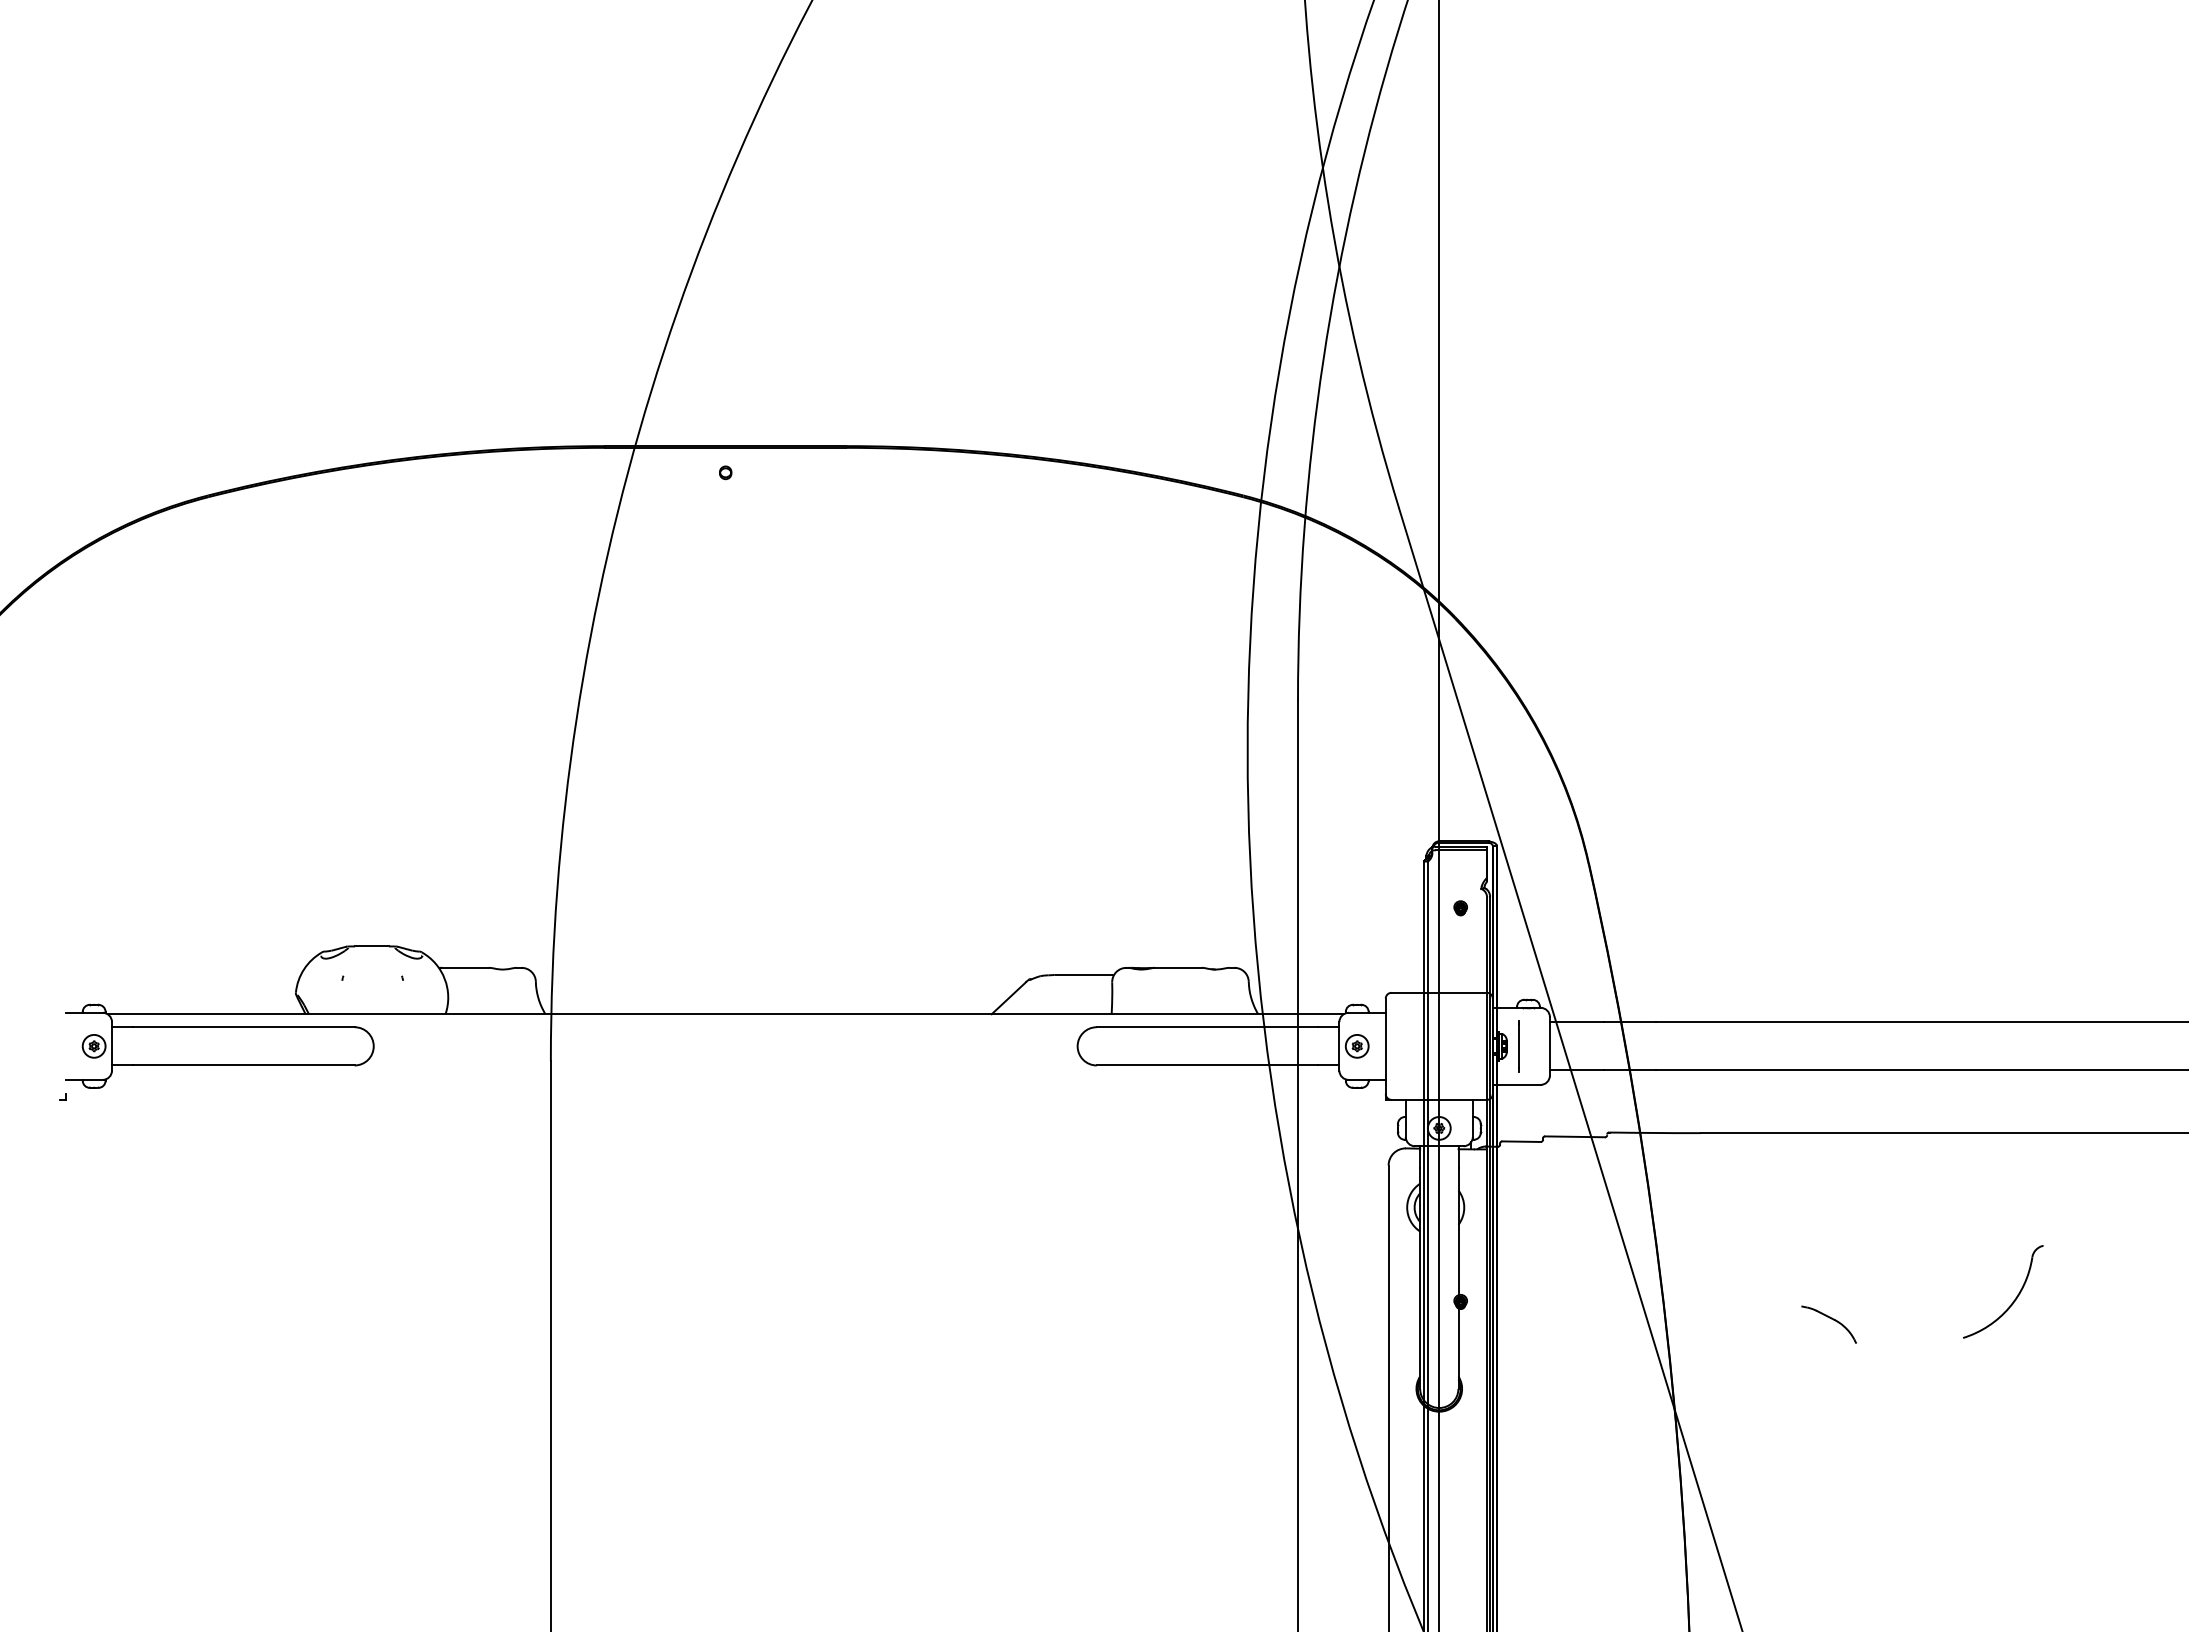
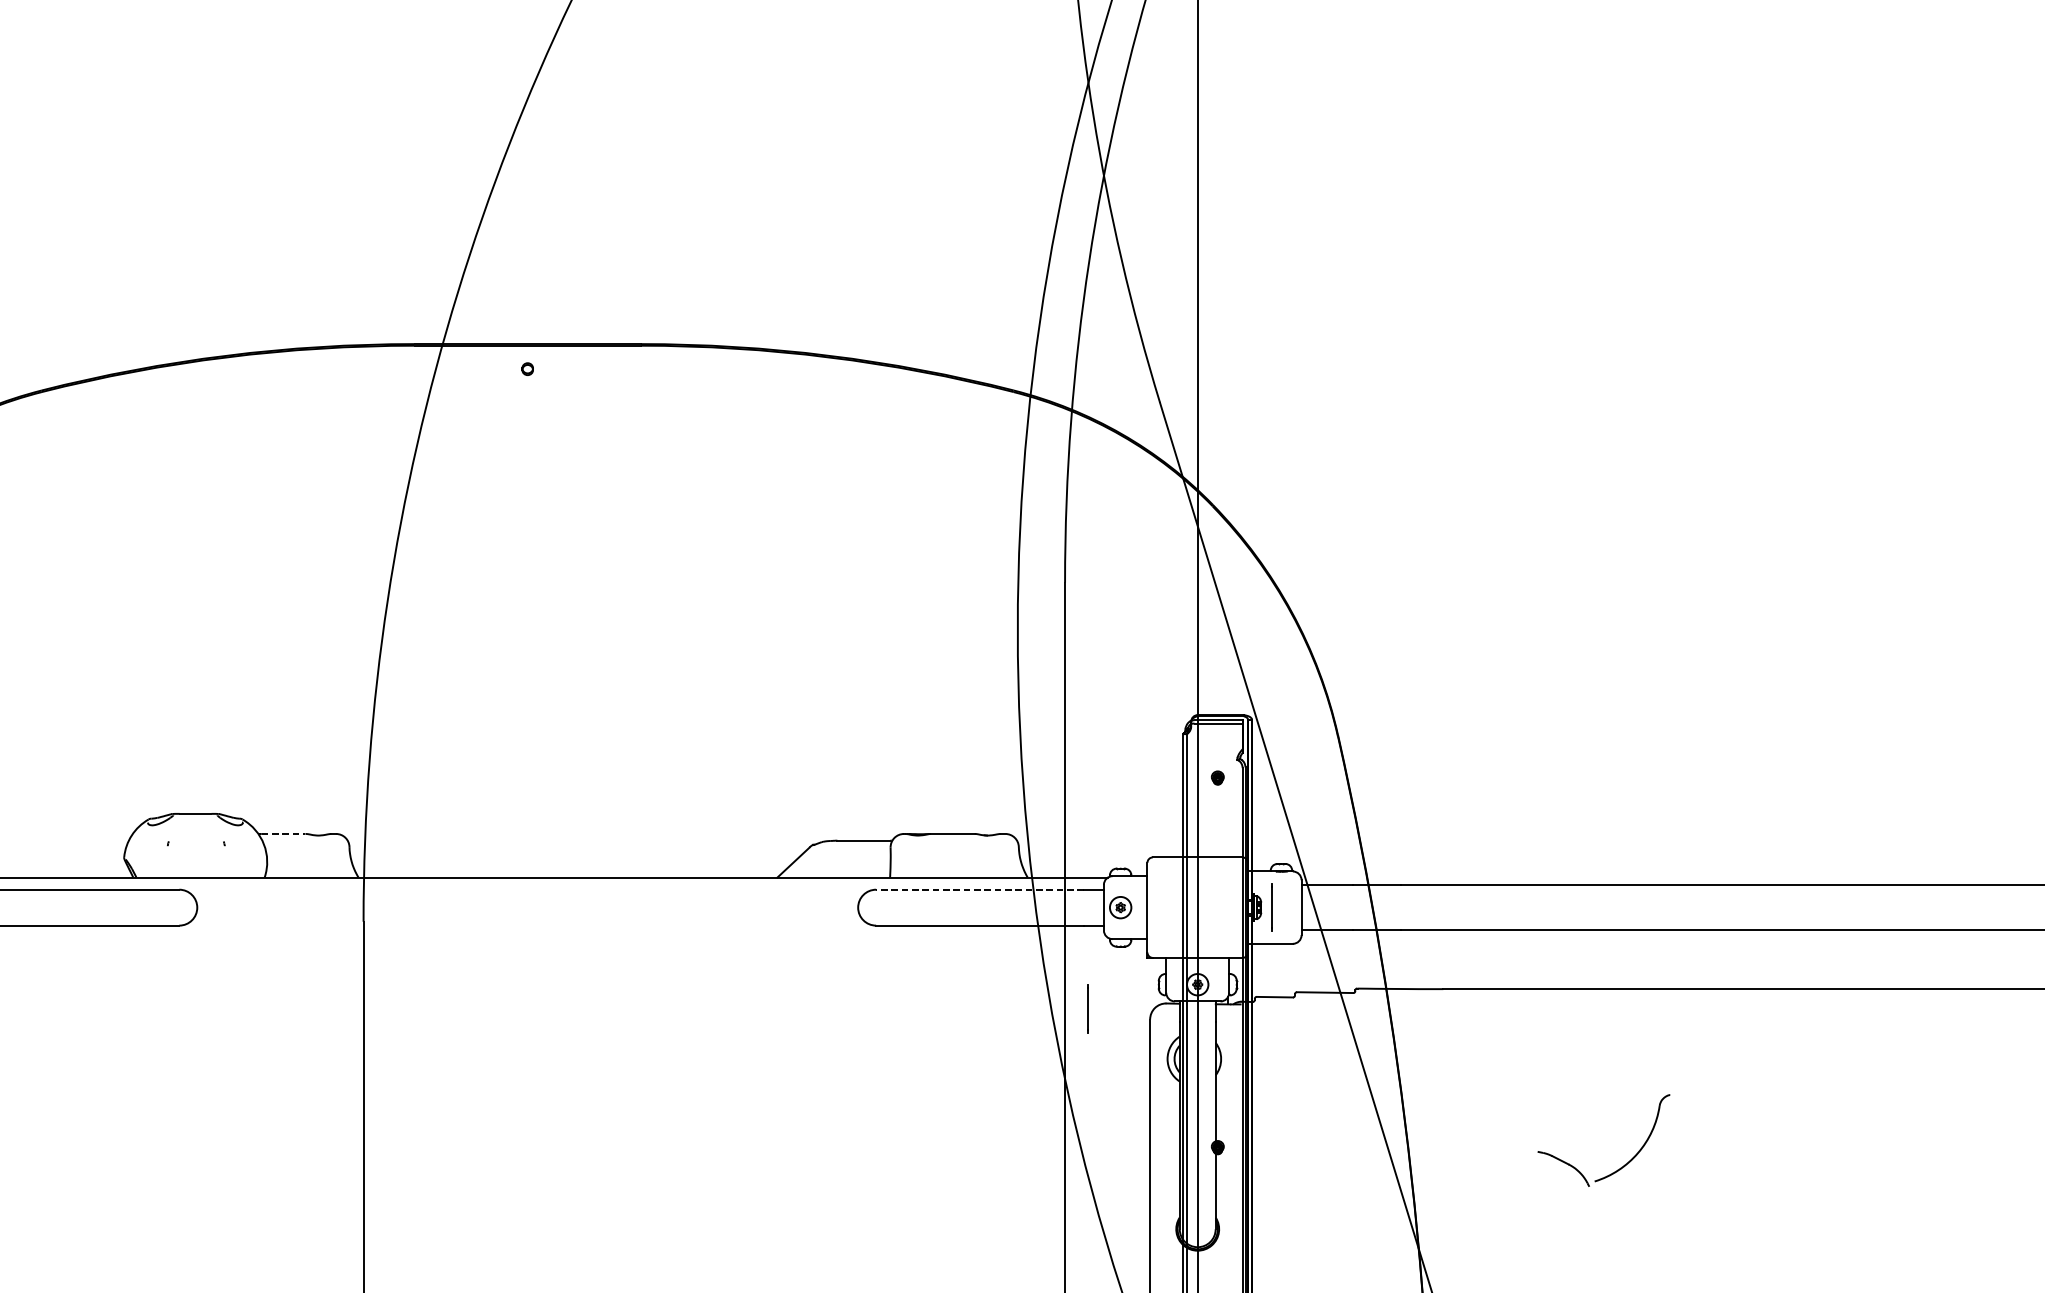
line: (466, 967) -> (284, 833), solid -> dashed
line: (1207, 1027) -> (980, 889), solid -> dashed
line: (1322, 1154) -> (1088, 1009), added
part: (2015, 1297) -> (1643, 1143), moved

